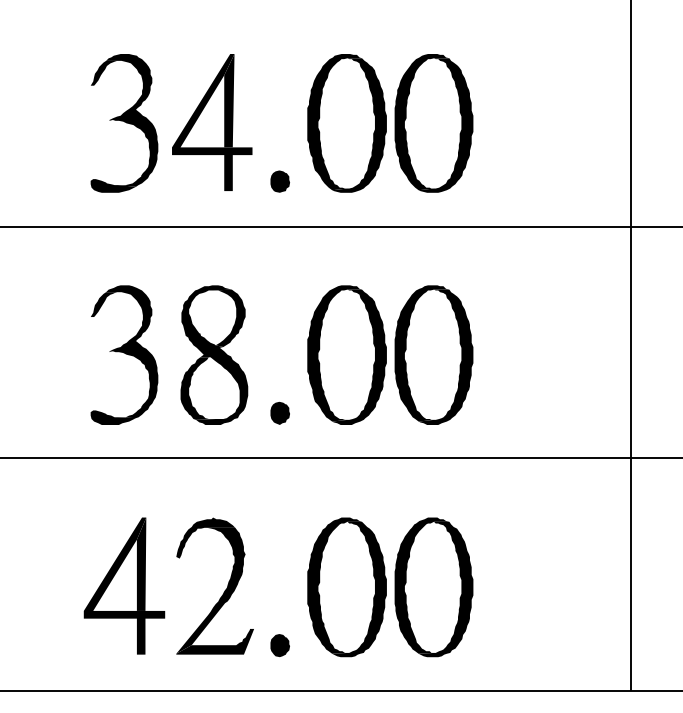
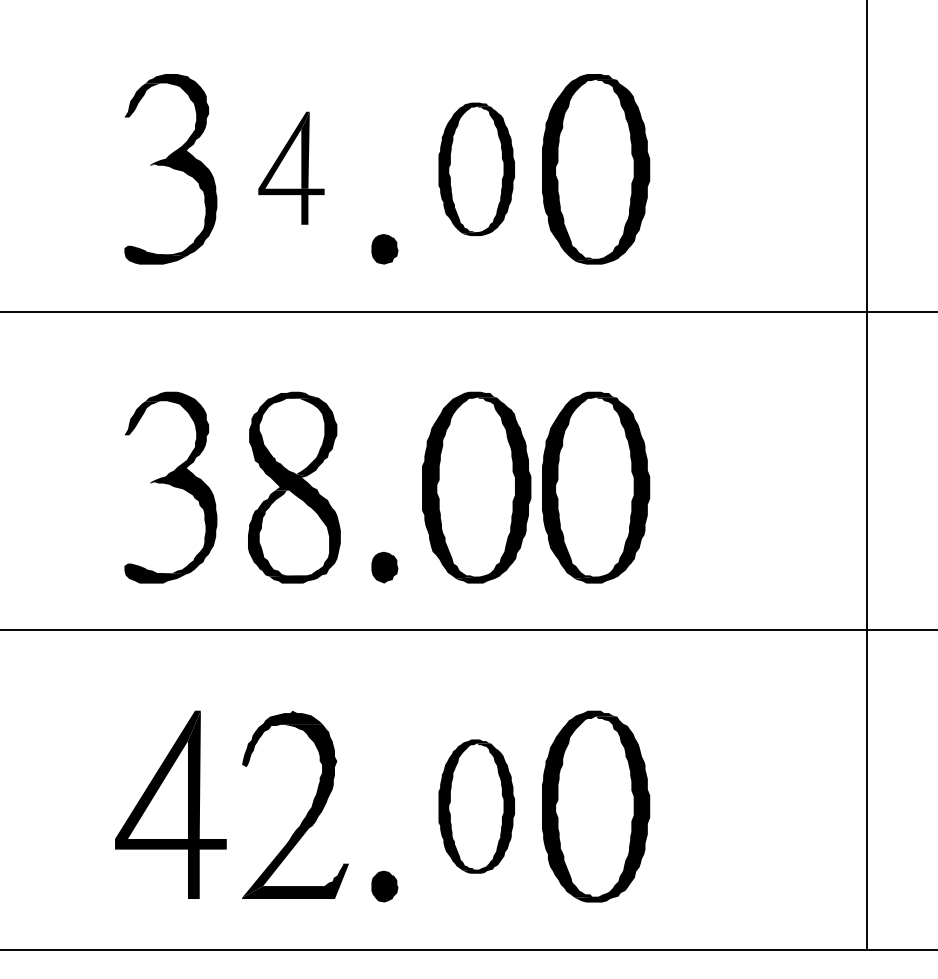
part: (212, 122) -> (291, 168), size x0.6
part: (346, 123) -> (476, 169), size x0.7
part: (346, 587) -> (476, 806), size x0.7

